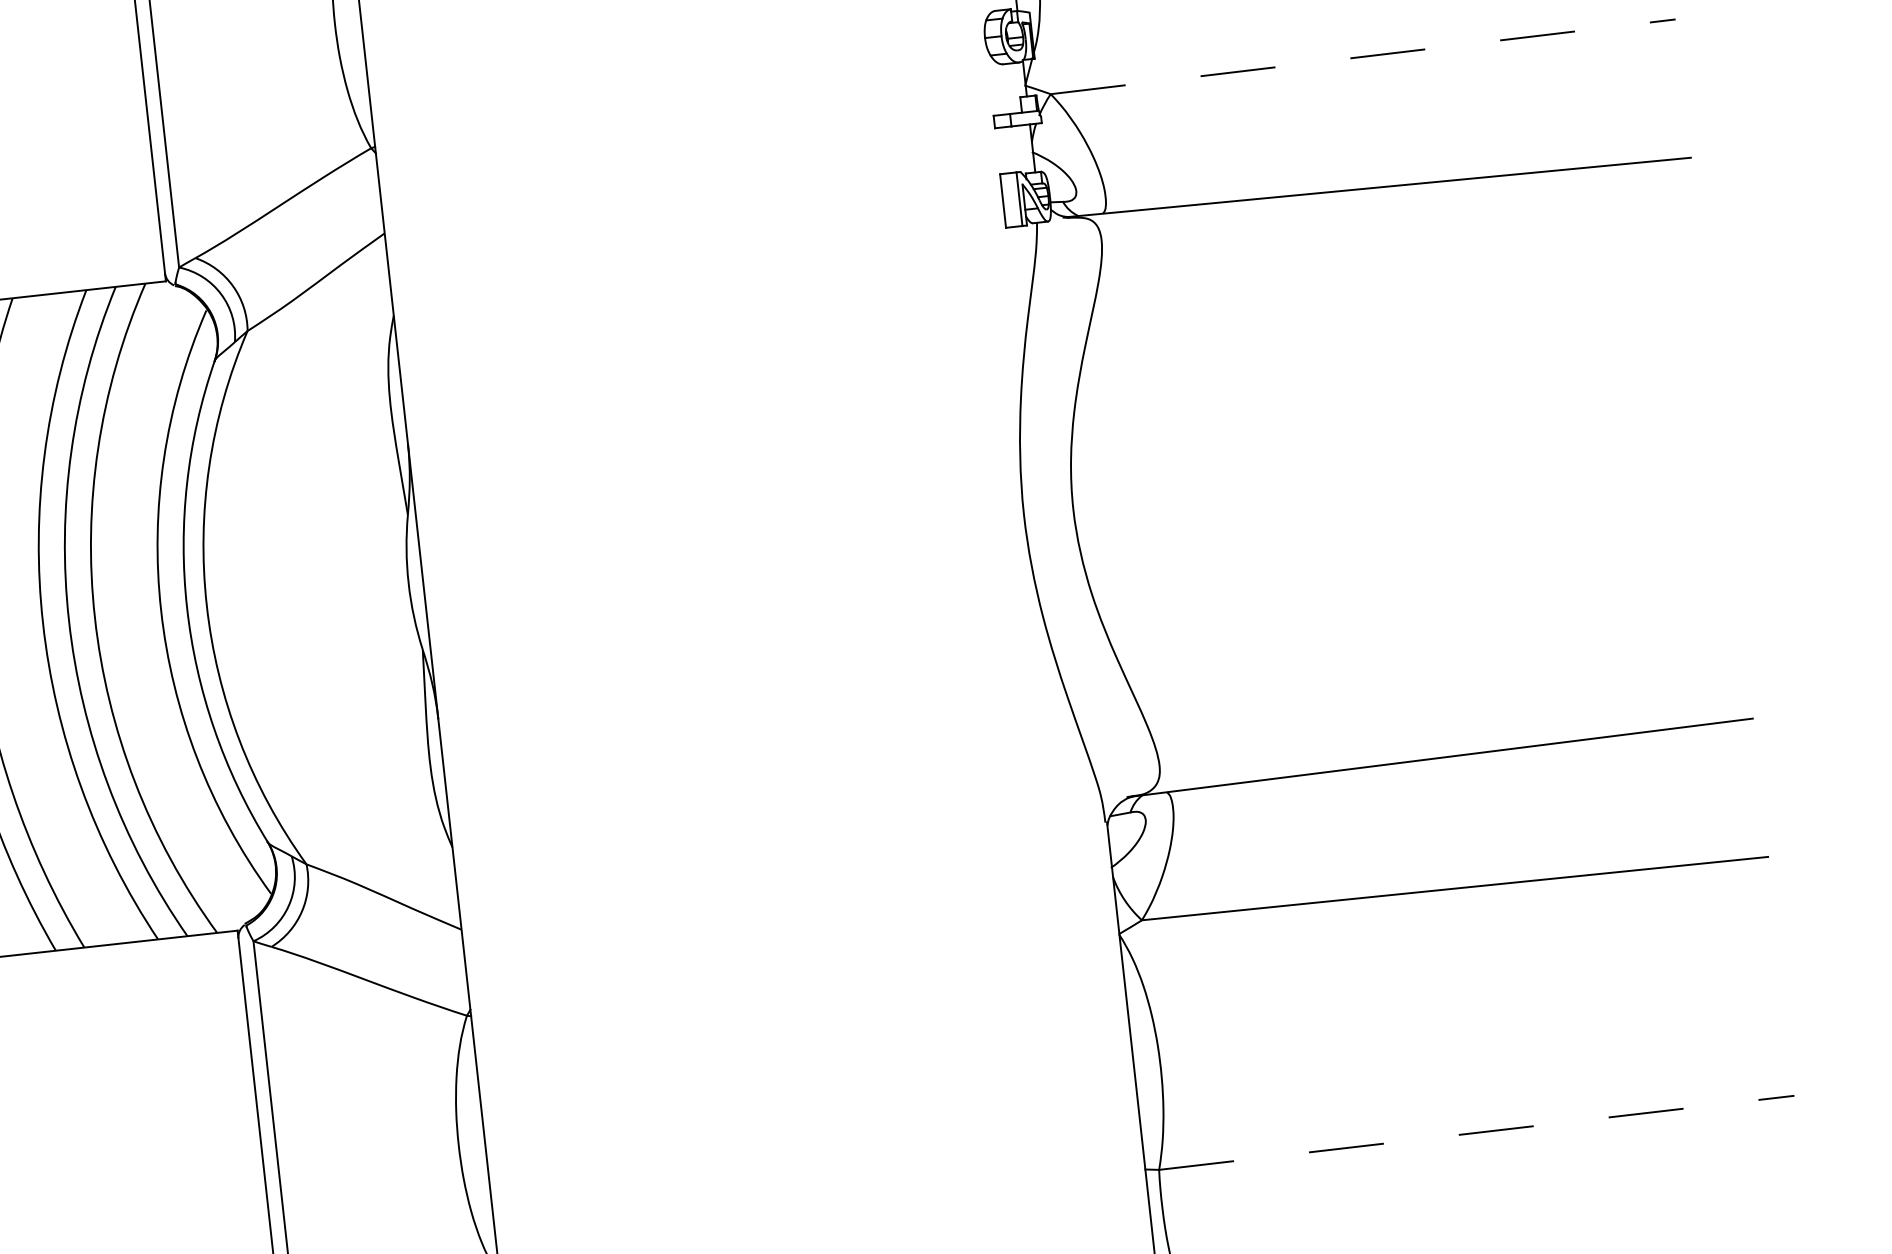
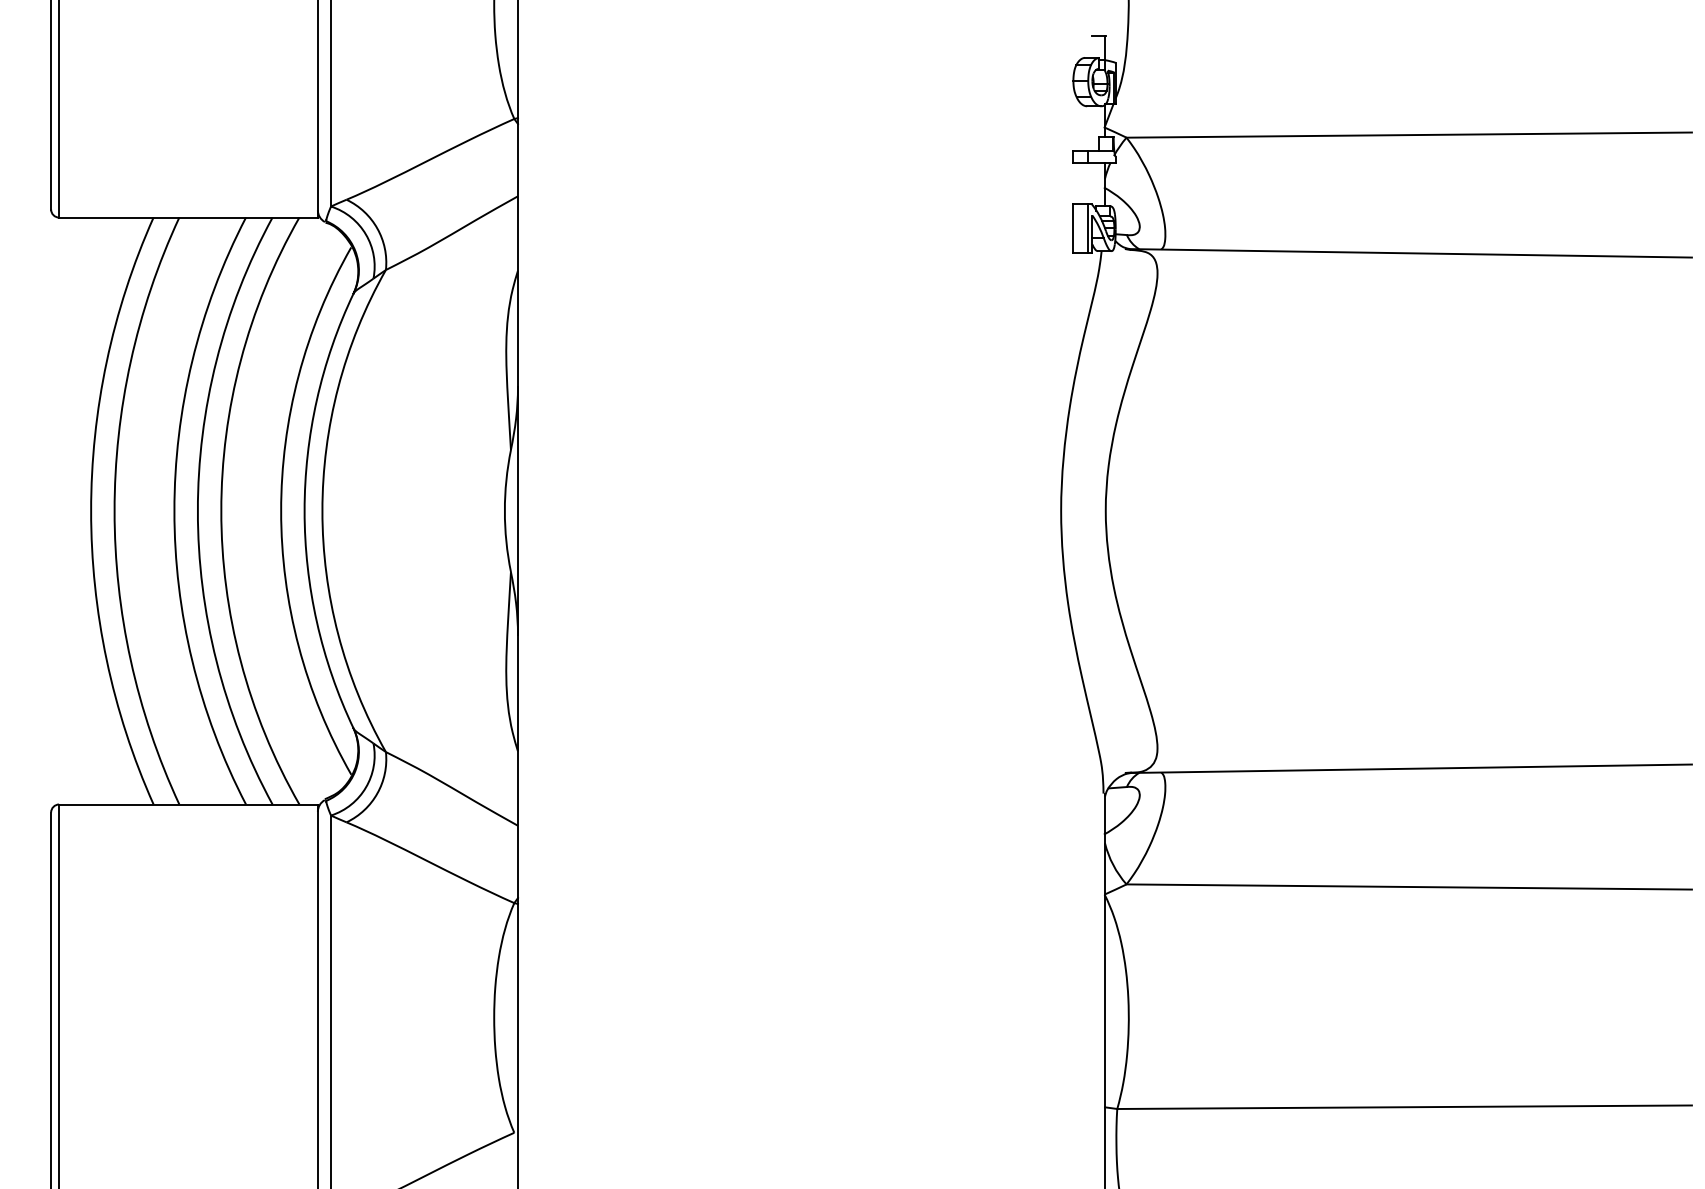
line: (1363, 57) -> (1409, 135), dashed -> solid
line: (1477, 1133) -> (1405, 1107), dashed -> solid

